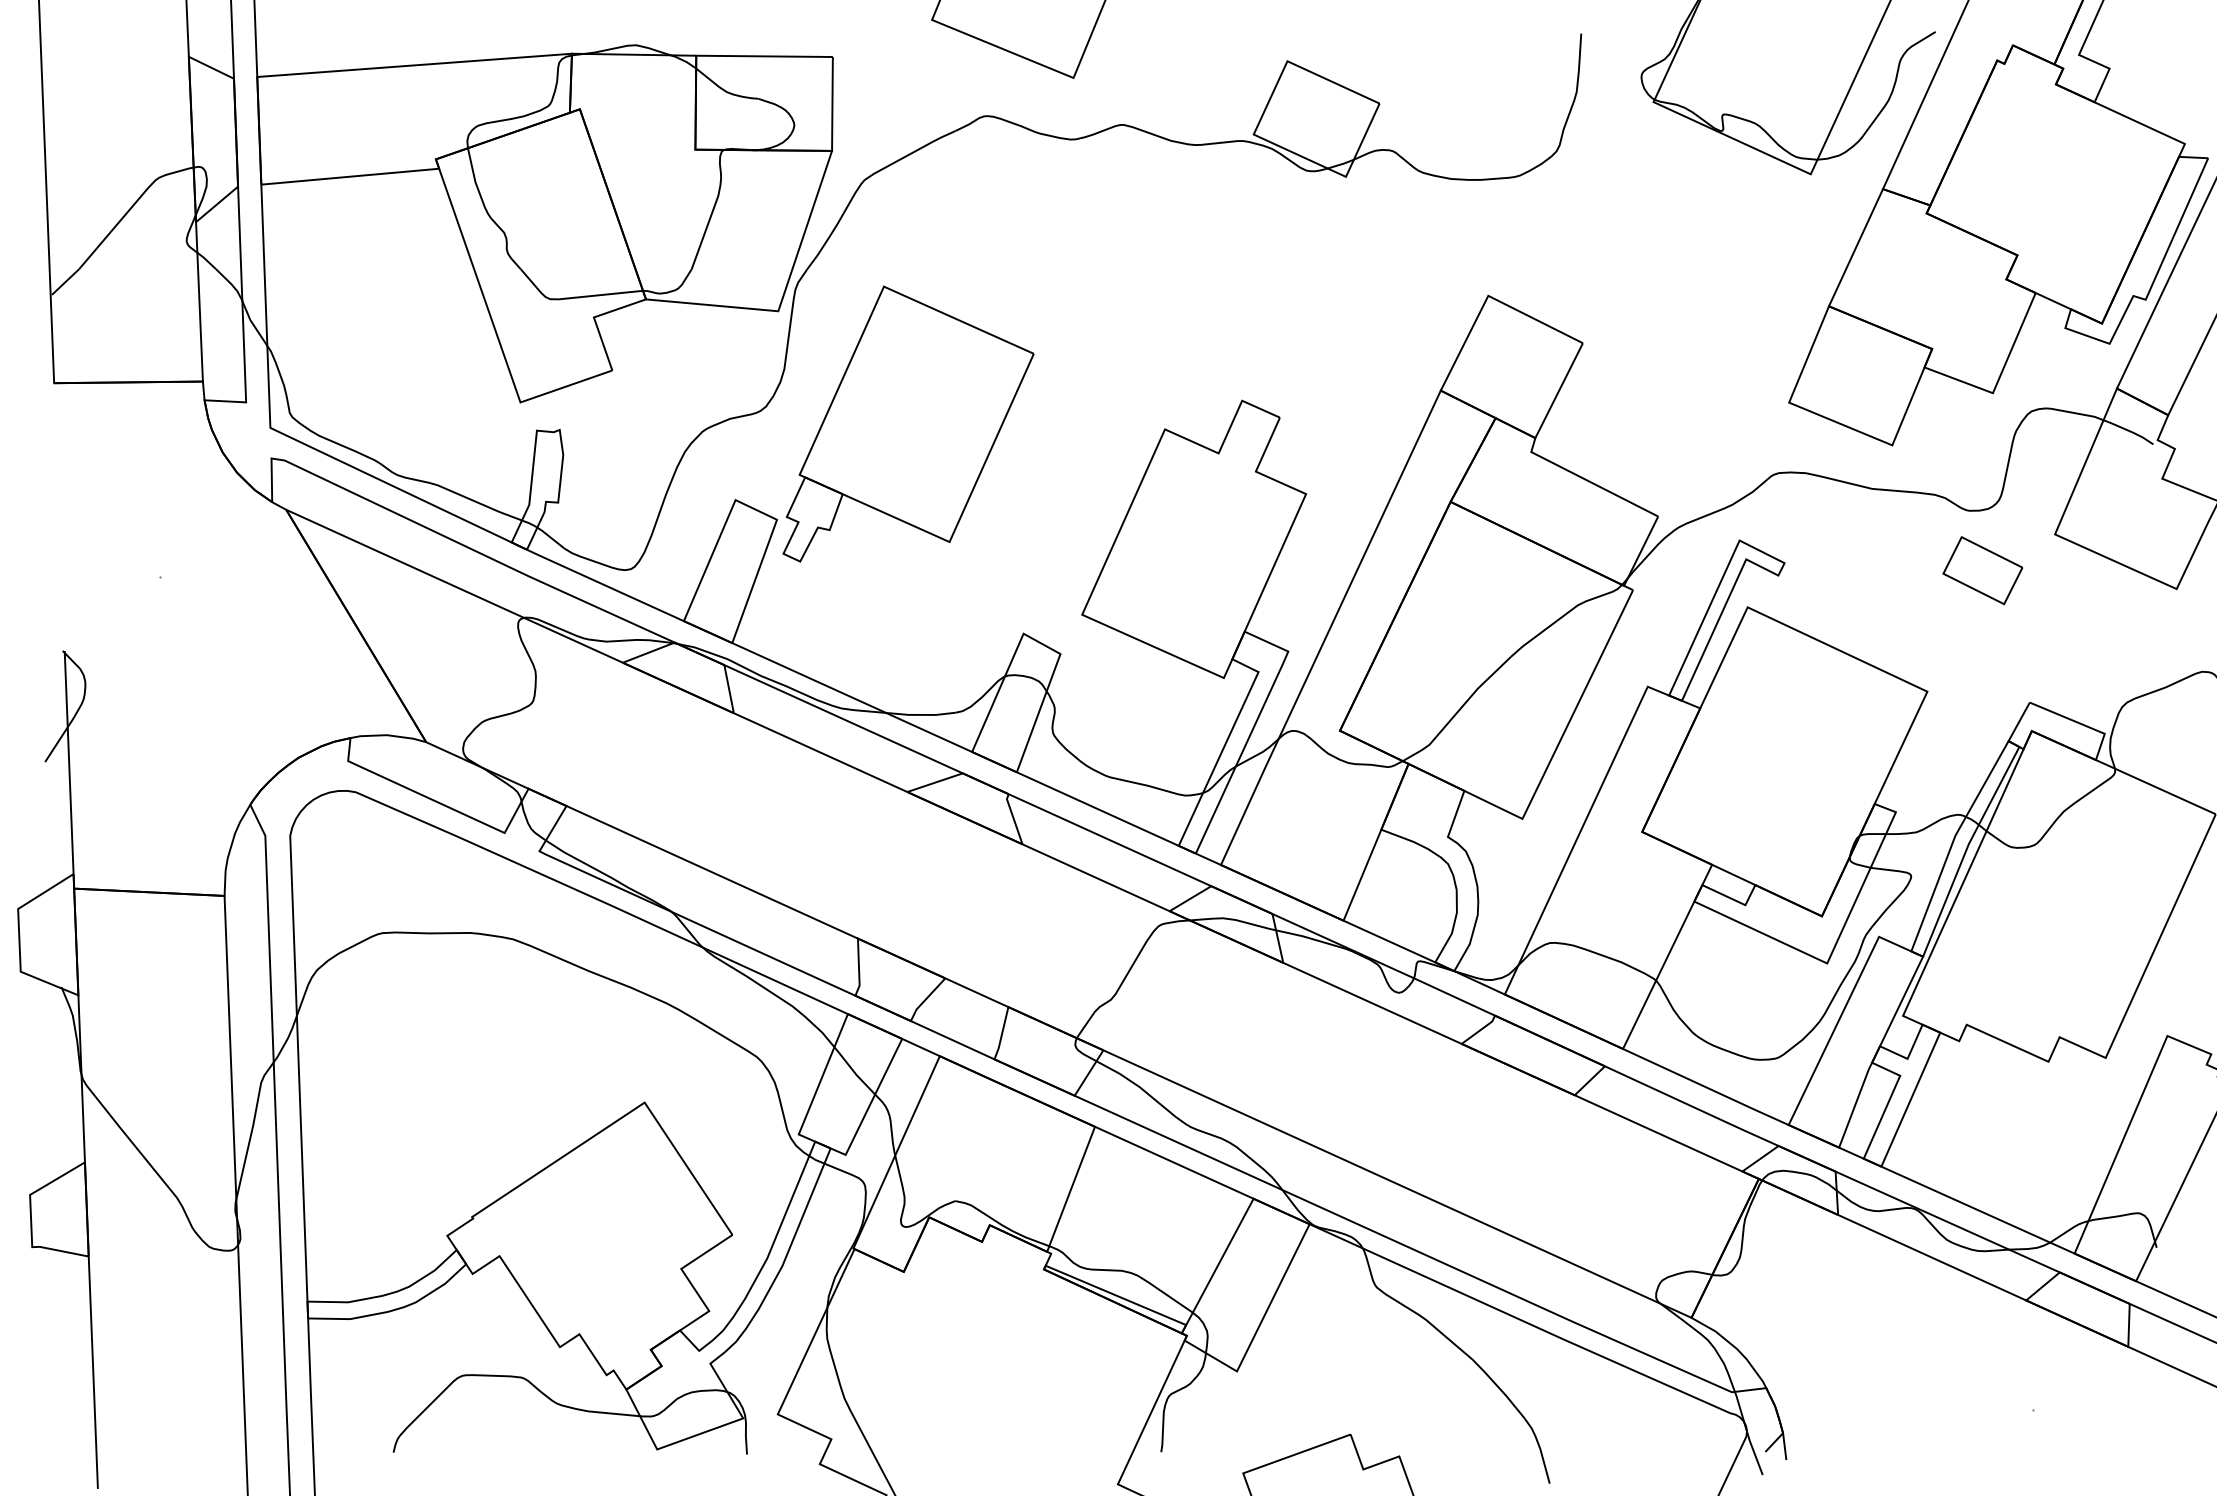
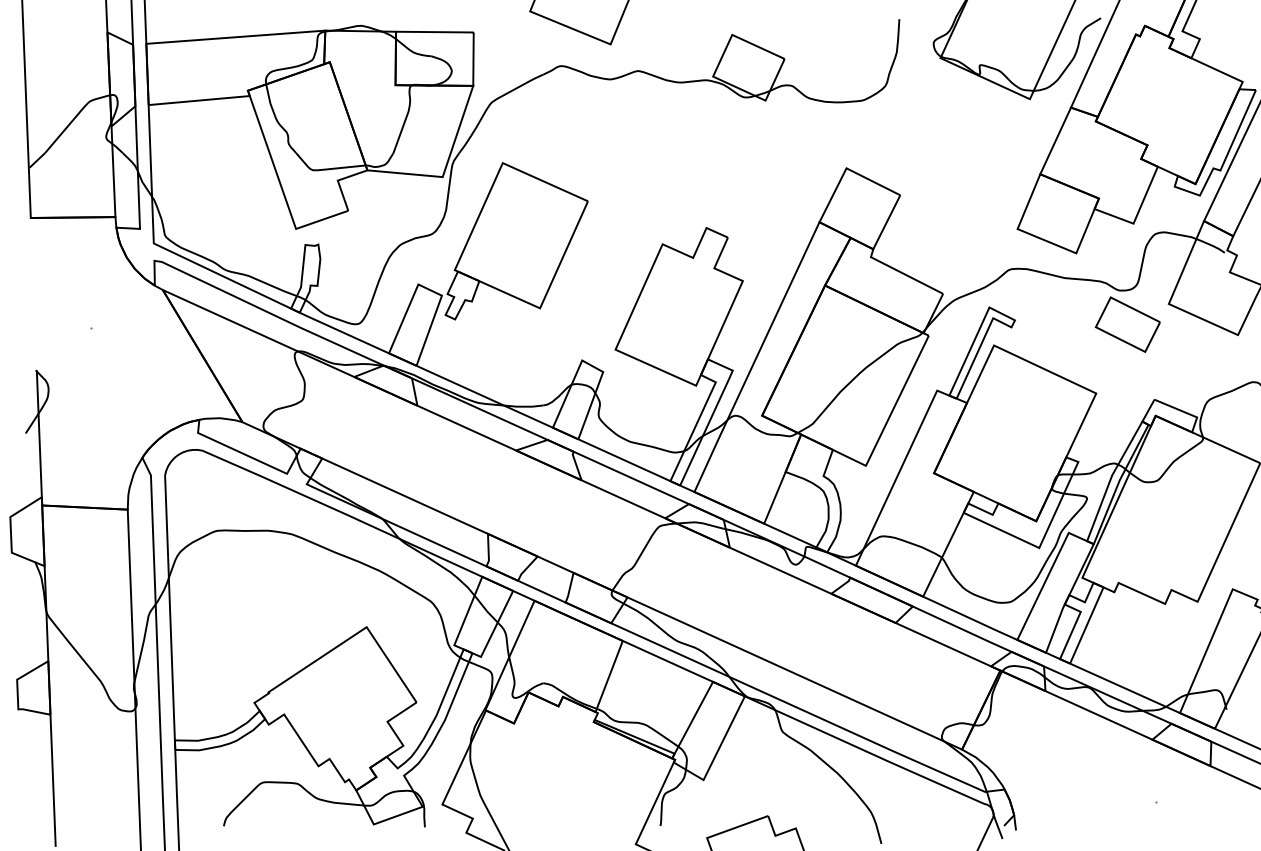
part: (1982, 570) -> (1127, 324), size x1.43

